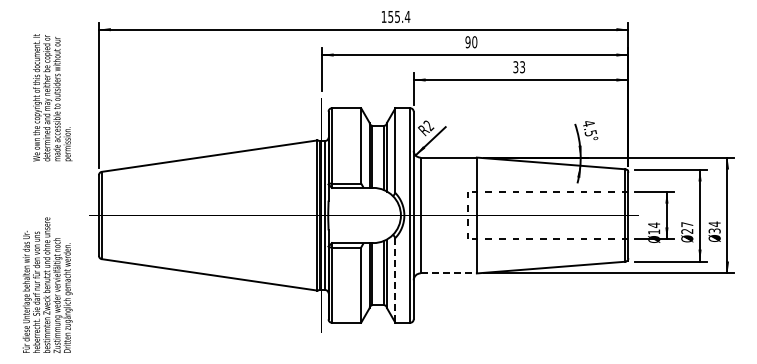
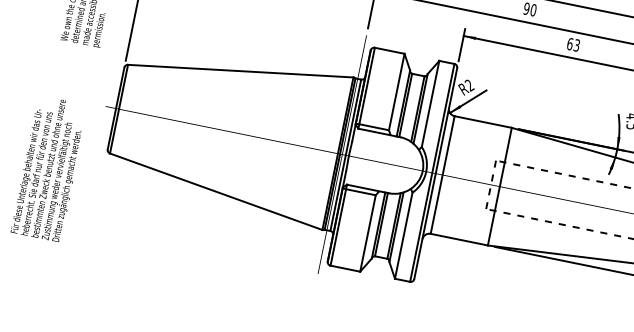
text: (515, 67) -> (569, 44), 33 -> 63
line: (449, 273) -> (460, 239), dashed -> solid
line: (395, 280) -> (403, 235), dashed -> solid

